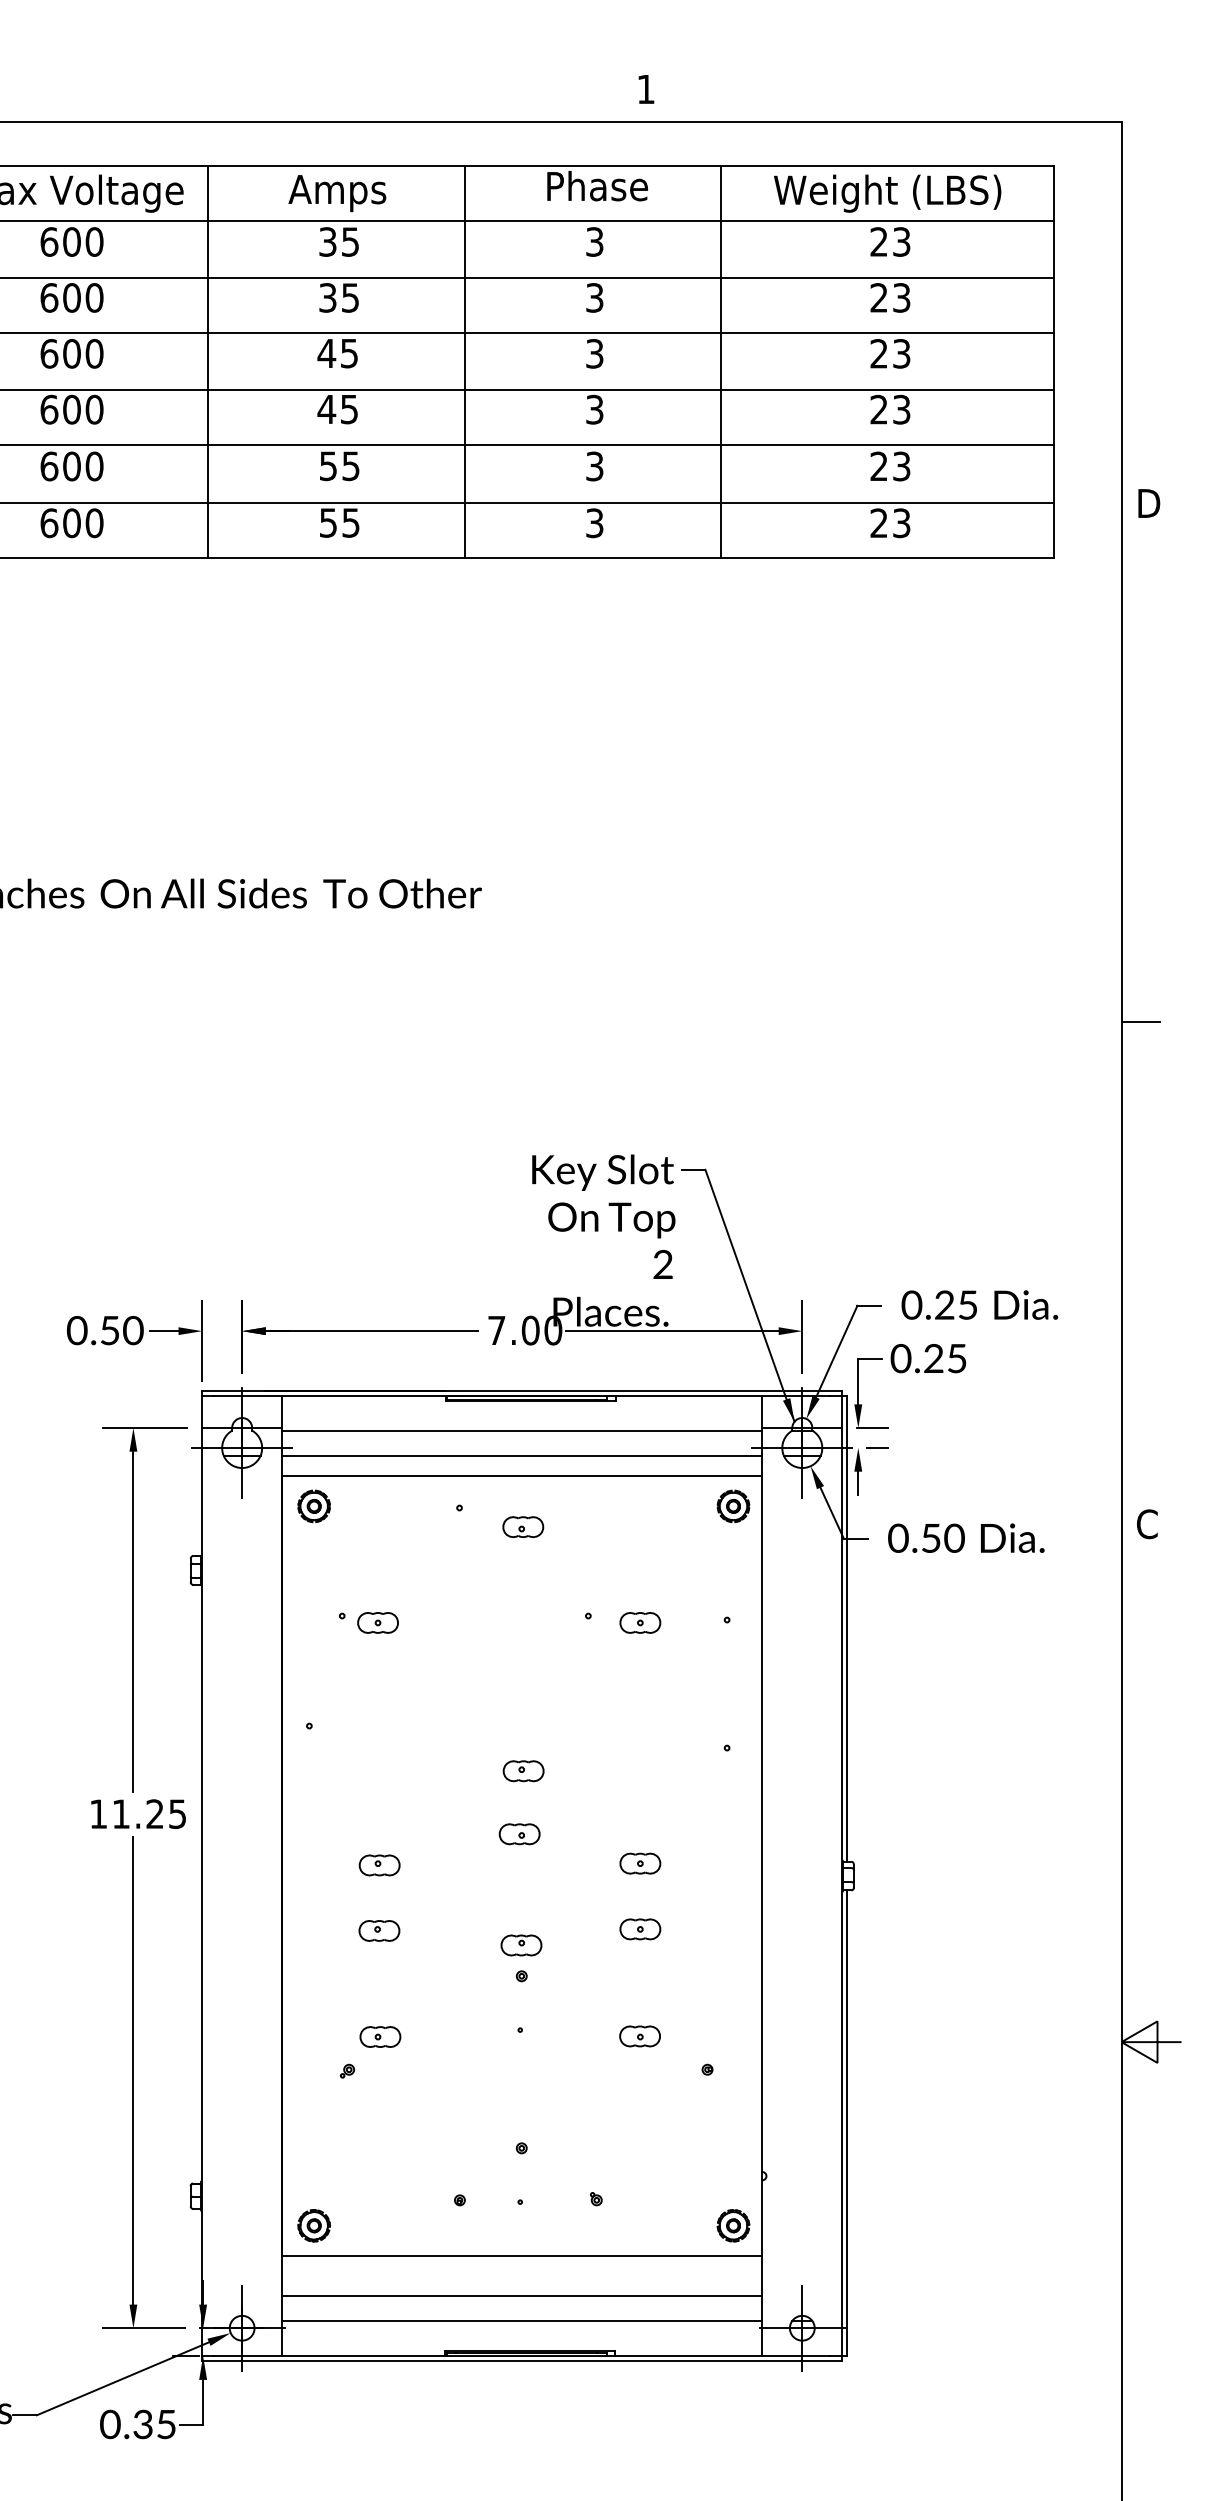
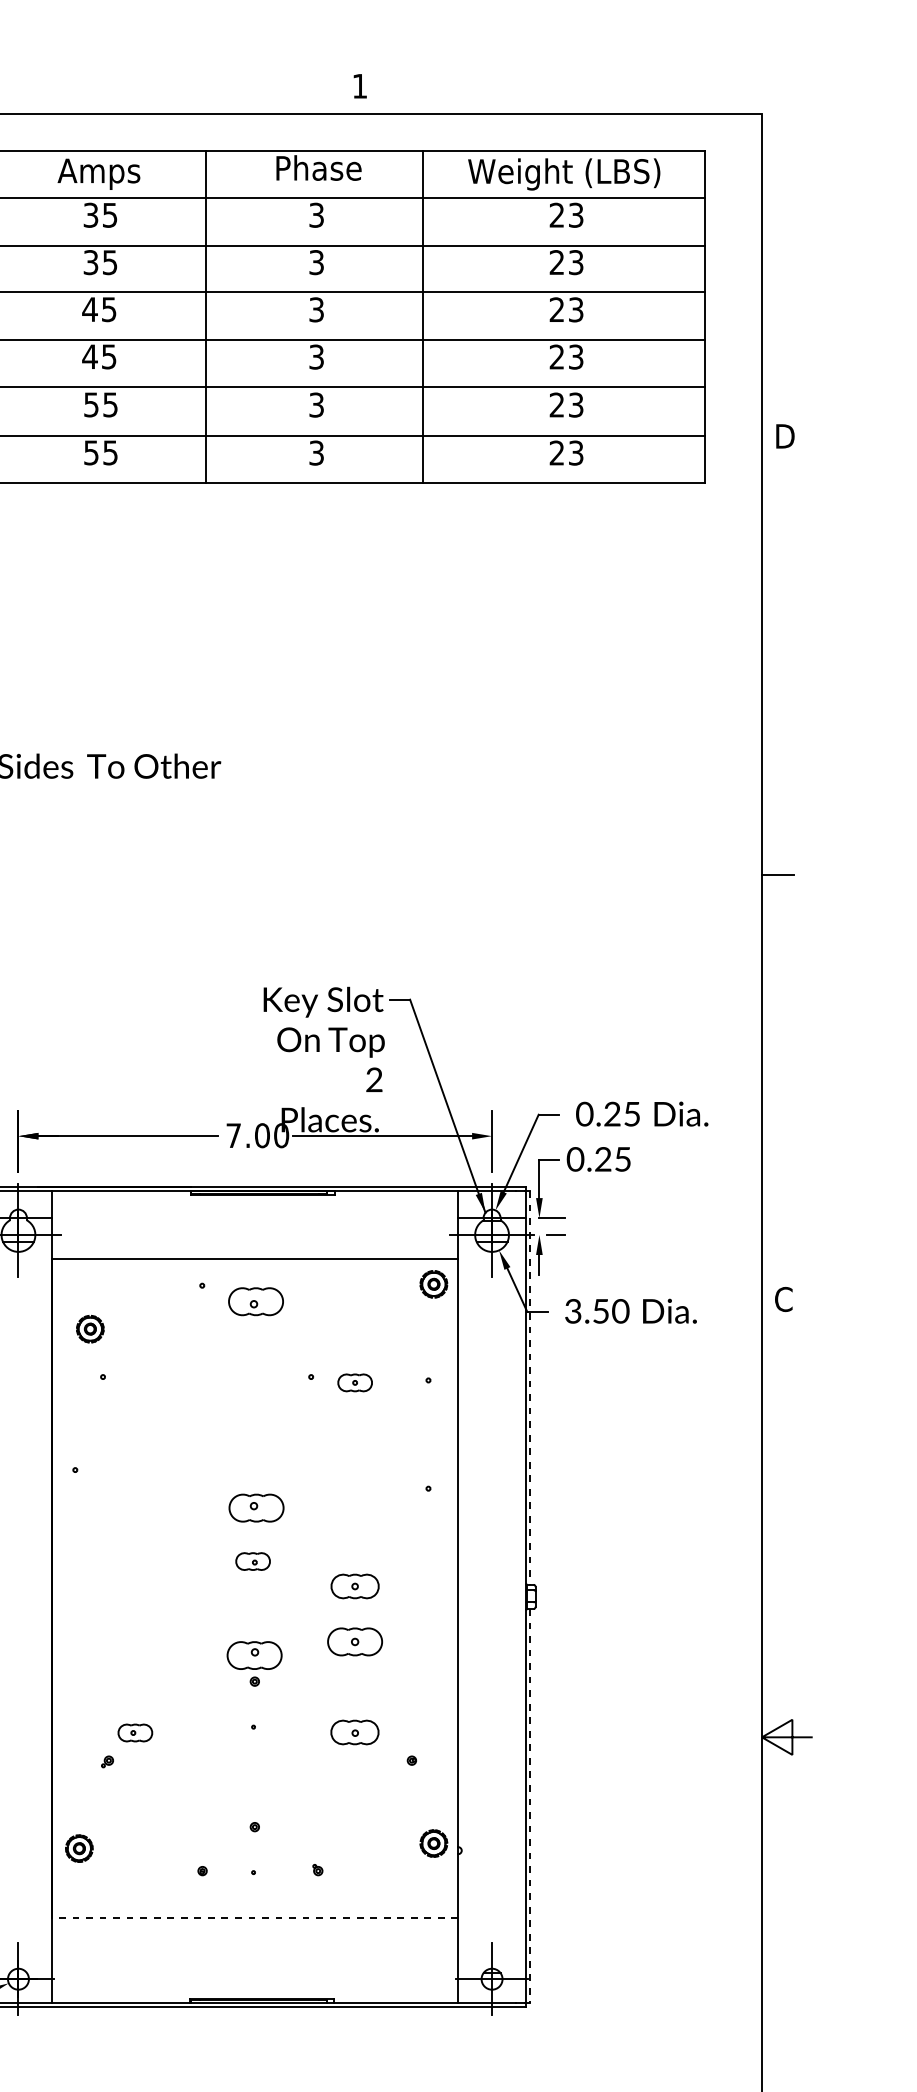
line: (522, 1431) -> (255, 1221), removed
line: (522, 1456) -> (255, 1242), removed
part: (313, 1506) -> (89, 1329), moved
part: (523, 1527) -> (256, 1302), size x1.6
text: (898, 1538) -> (573, 1311), 0.50 -> 3.50
part: (377, 1622) -> (132, 1382), removed
line: (846, 1629) -> (529, 1388), solid -> dashed
part: (523, 1771) -> (256, 1508), size x1.6
part: (640, 1863) -> (355, 1586), size x1.4
part: (379, 1865) -> (134, 1587), removed
part: (640, 1929) -> (355, 1642), size x1.6
part: (379, 1930) -> (134, 1642), removed
part: (521, 1945) -> (254, 1655), size x1.6
part: (639, 2036) -> (354, 1732), size x1.4
line: (846, 2123) -> (529, 1806), solid -> dashed
part: (313, 2225) -> (78, 1848), moved
part: (733, 2225) -> (433, 1843), moved
line: (521, 2256) -> (254, 1918), solid -> dashed
line: (522, 2296) -> (255, 1952), removed
line: (522, 2320) -> (255, 1972), removed

